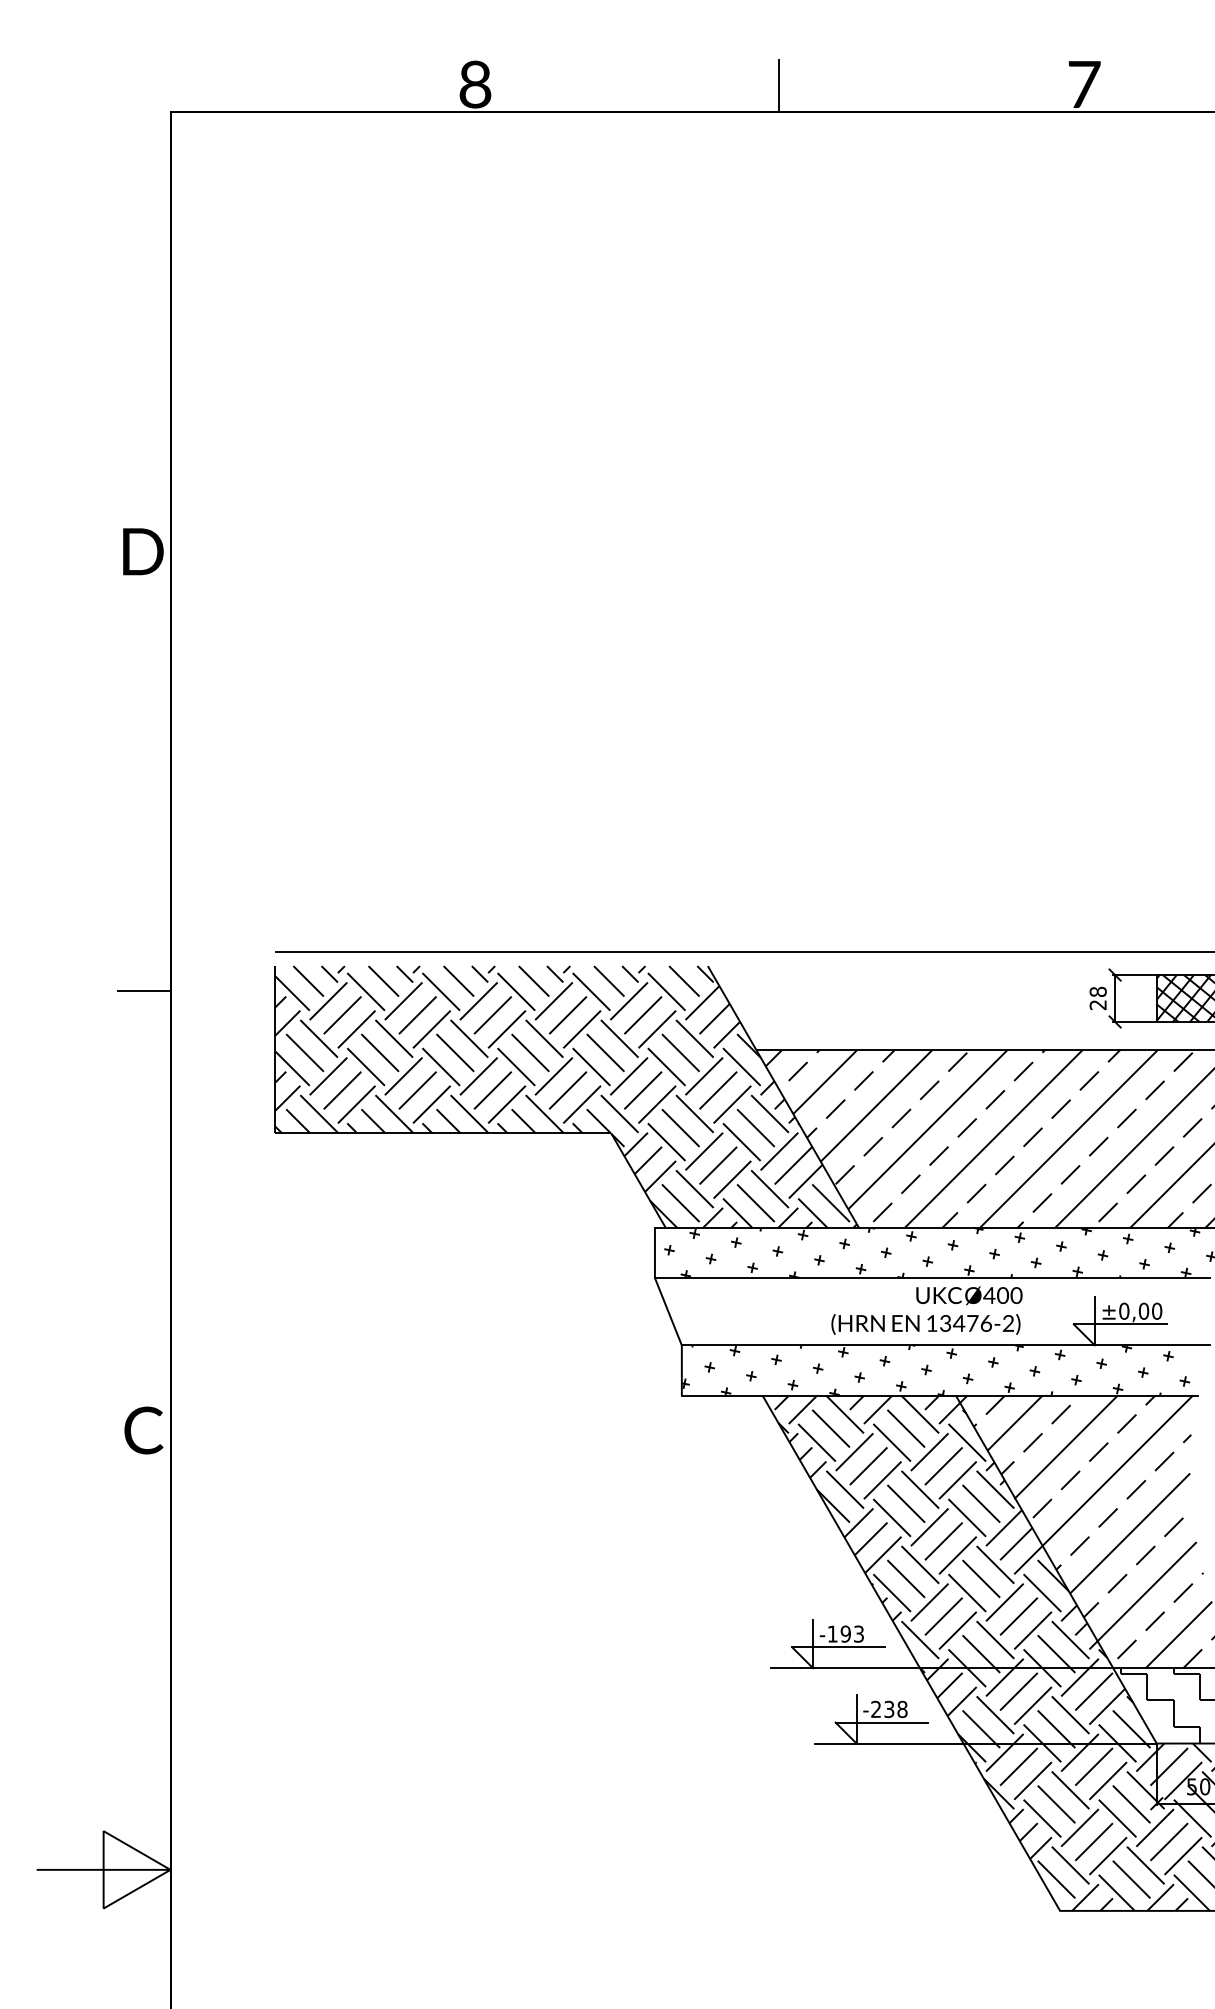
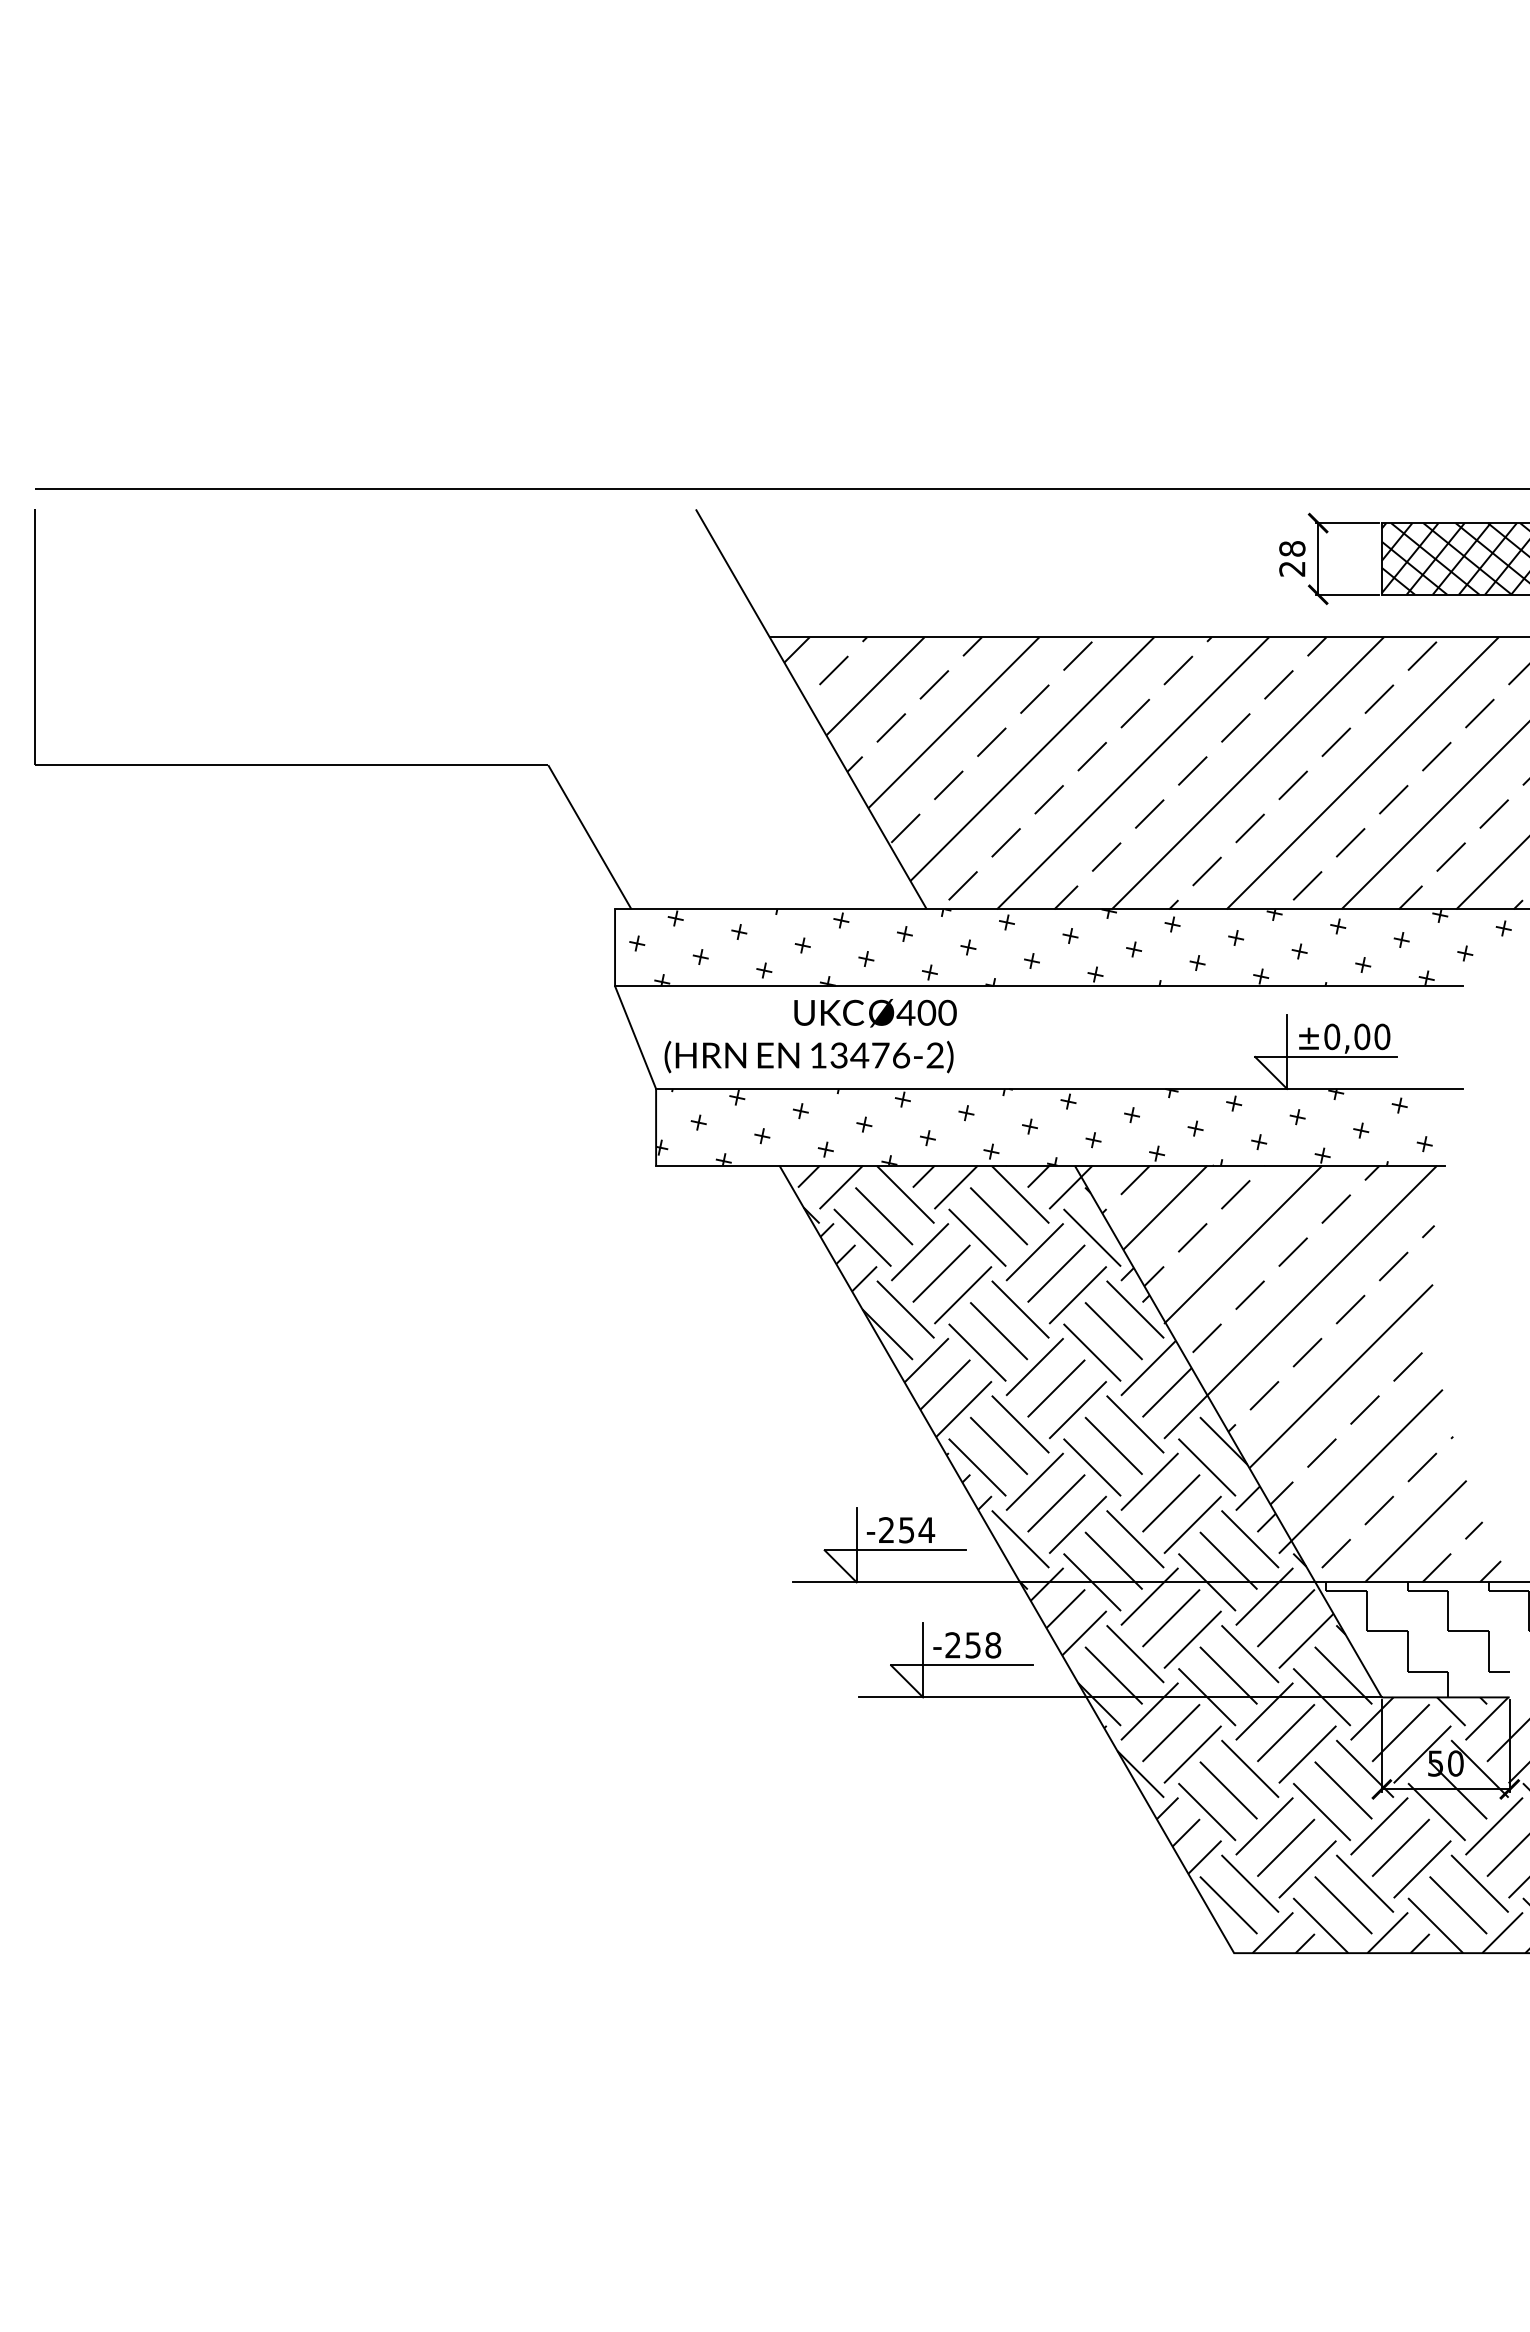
hatch: (565, 1096) -> (478, 708), removed
text: (926, 1310) -> (809, 1035), moved
text: (845, 1633) -> (906, 1529), -193 -> -254
text: (889, 1708) -> (973, 1643), -238 -> -258

